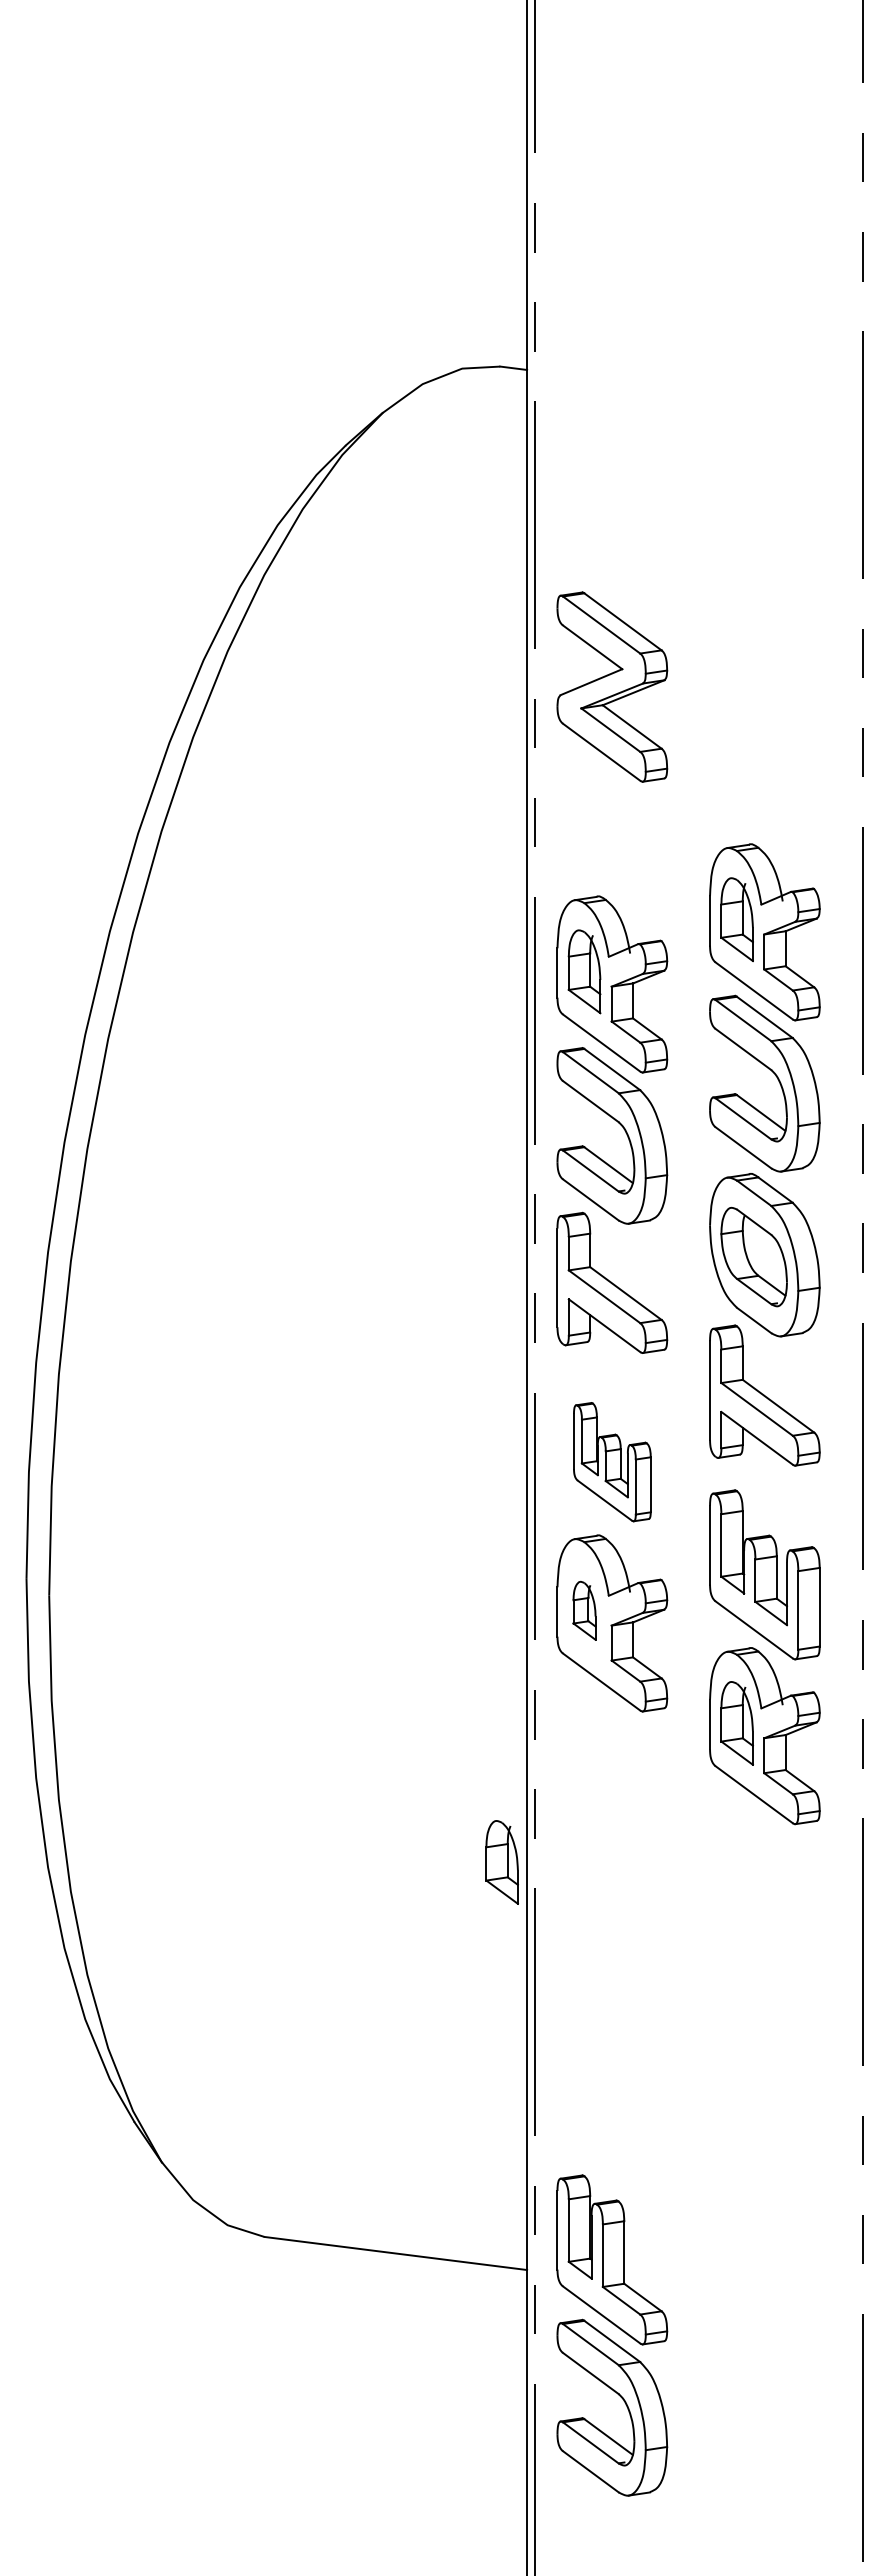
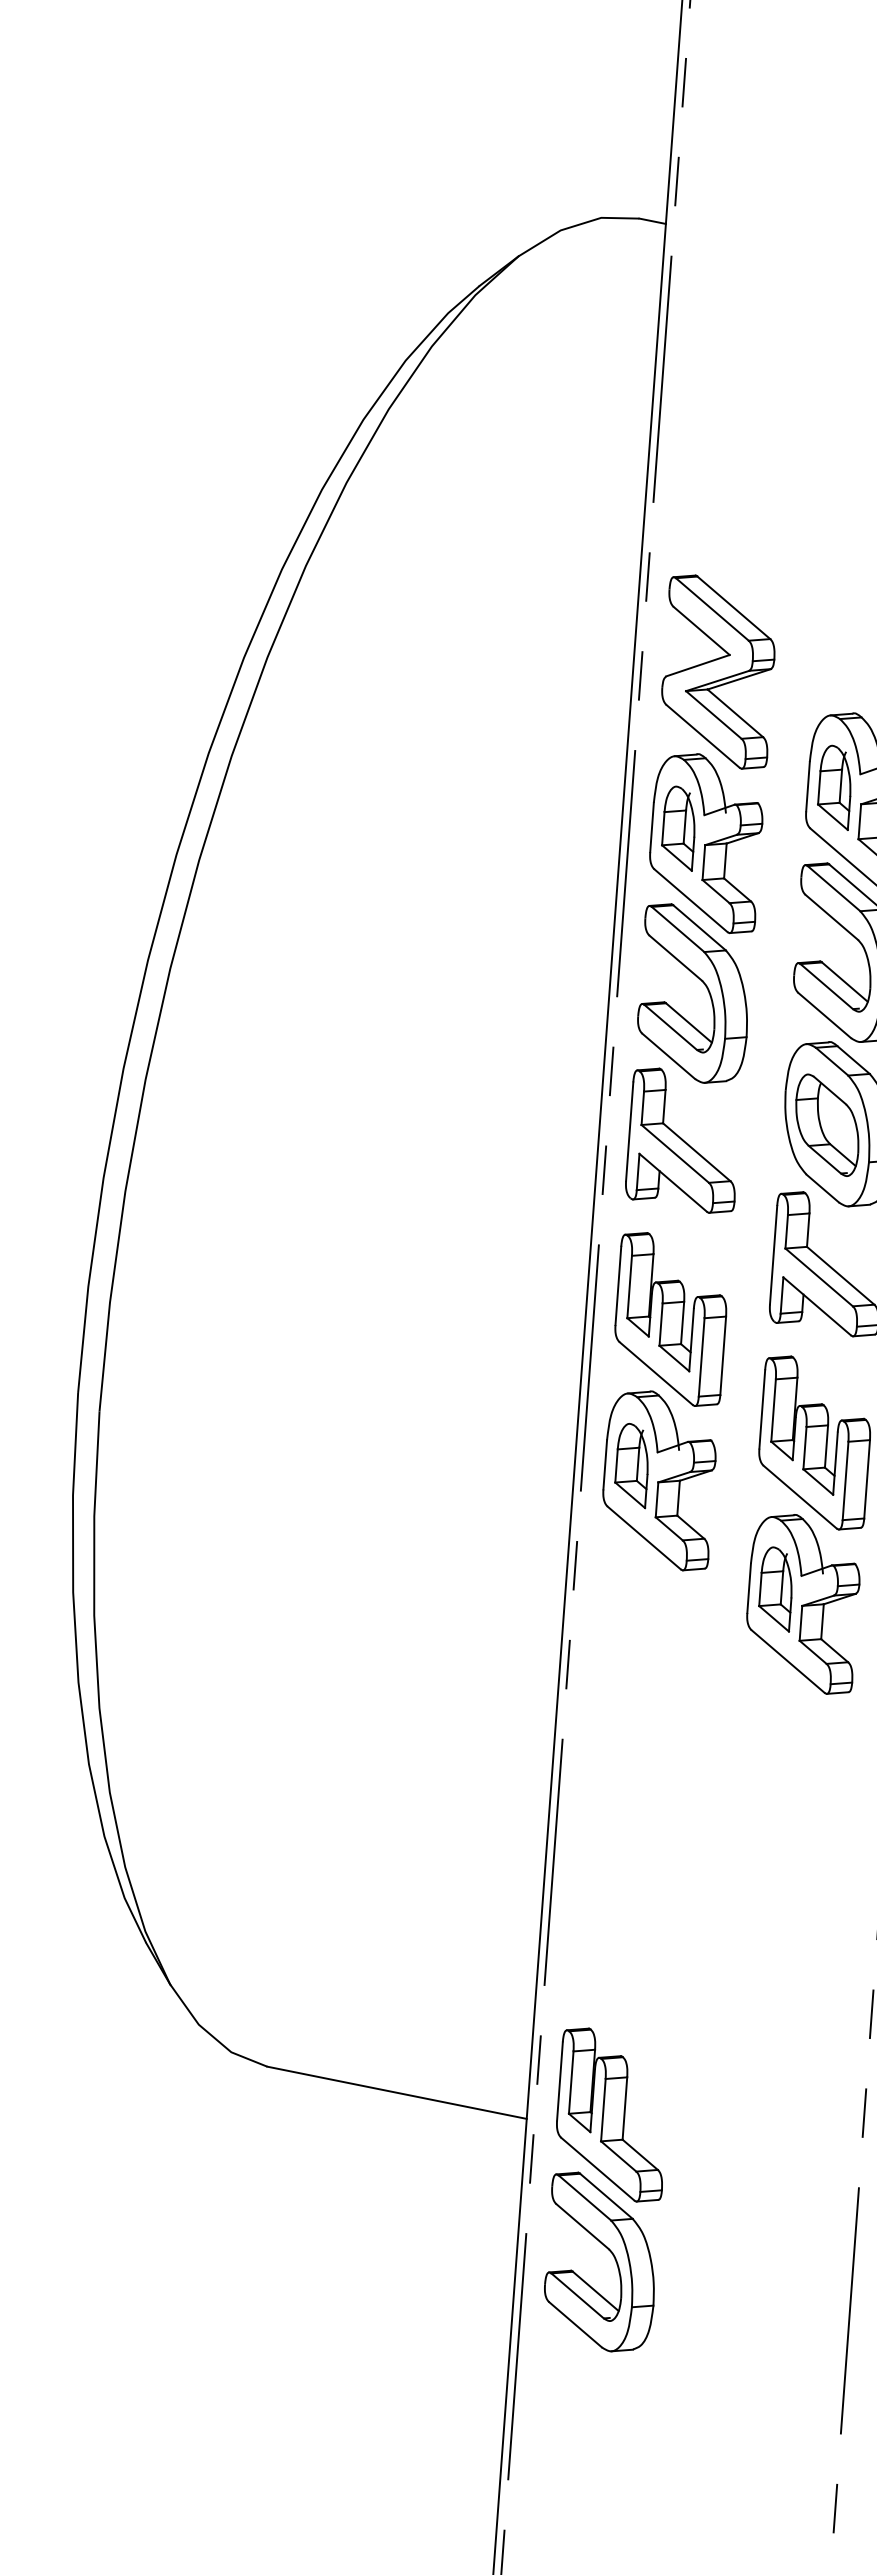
part: (612, 686) -> (718, 671), moved
part: (612, 1461) -> (671, 1318), size x1.43
part: (584, 1610) -> (632, 1465), size x1.43
part: (501, 1862) -> (531, 1710), removed

